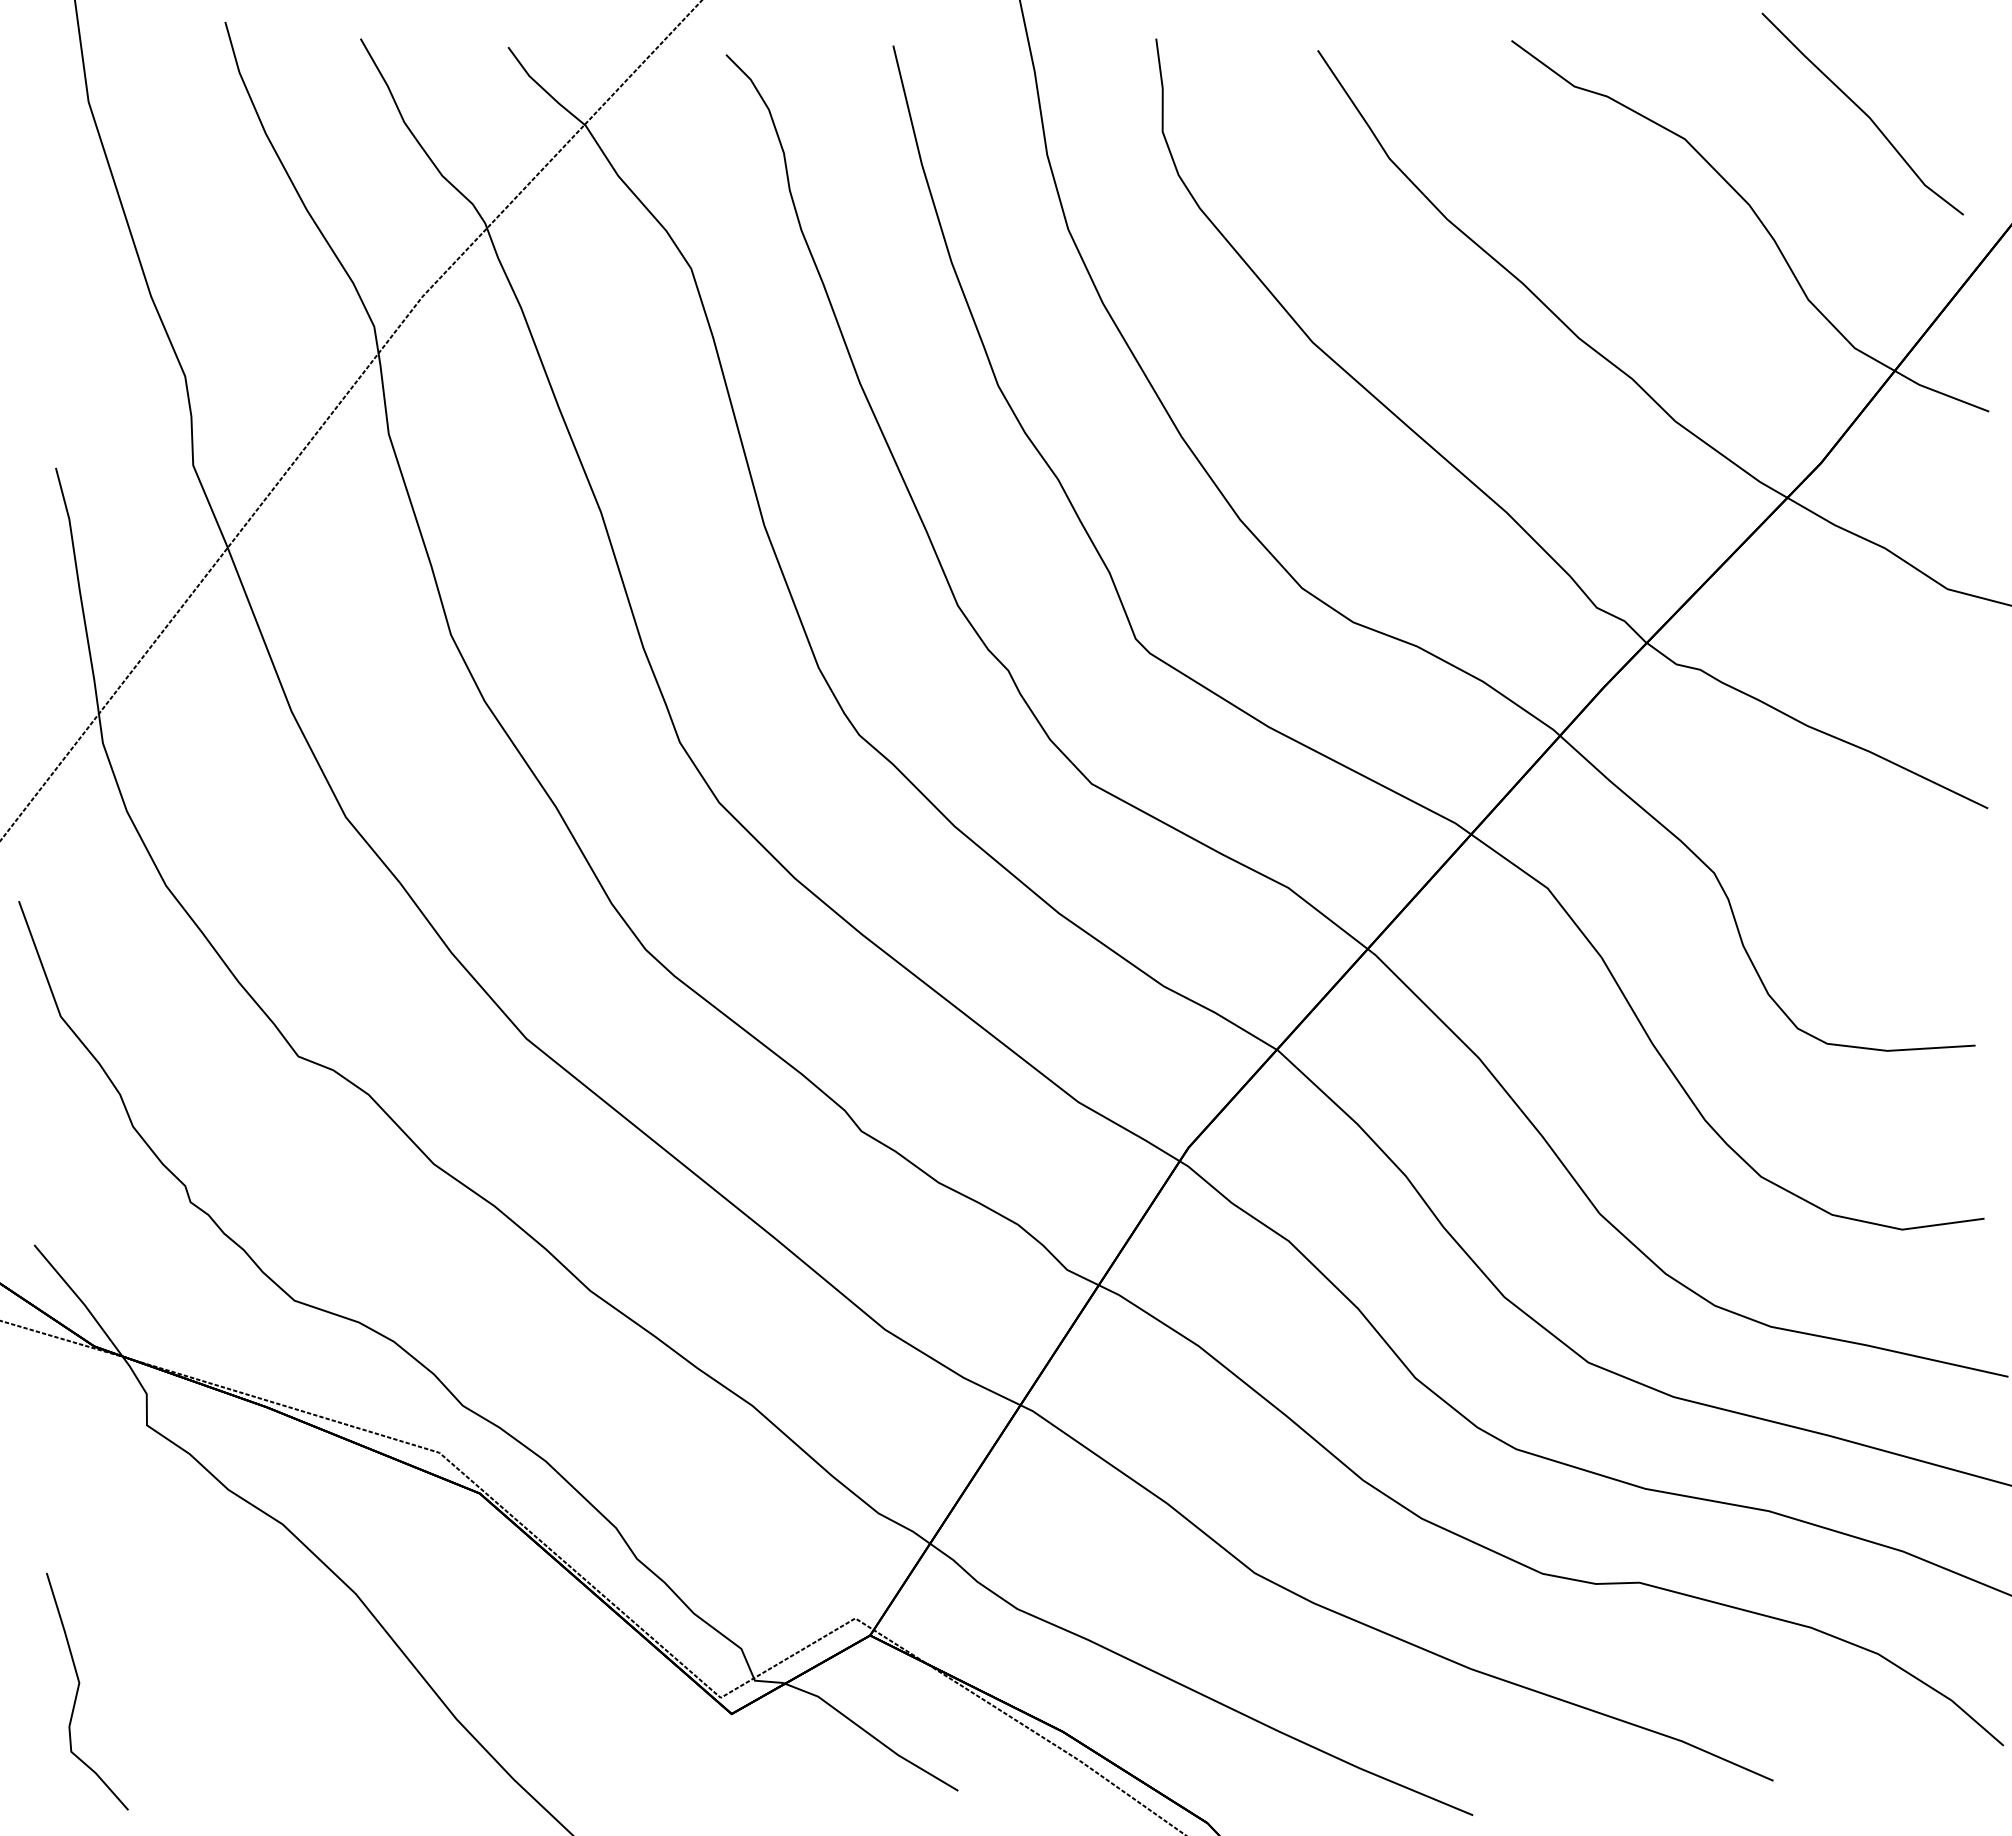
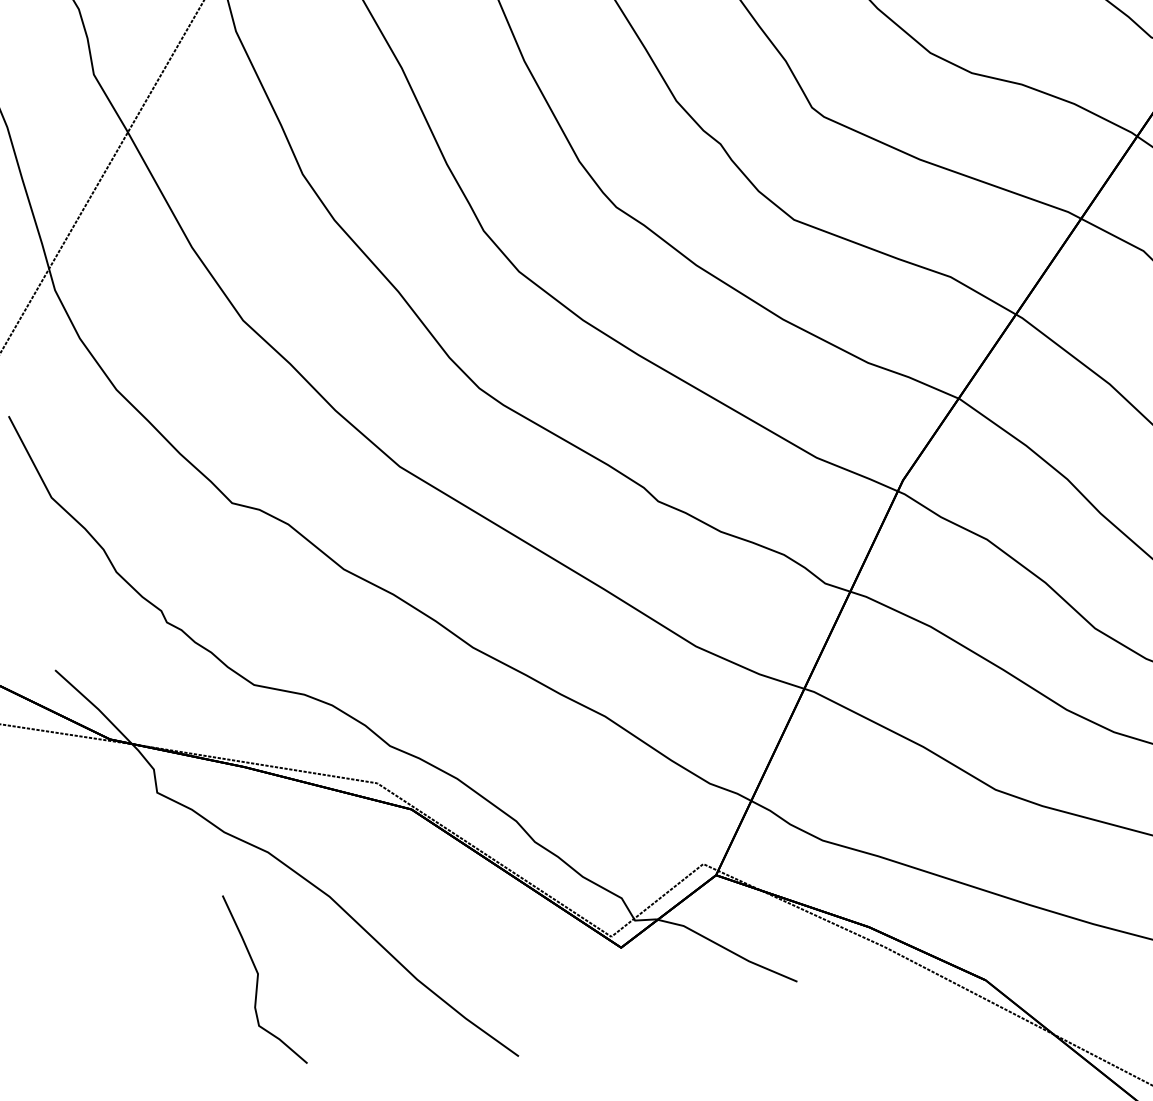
part: (79, 1687) -> (258, 977), moved

